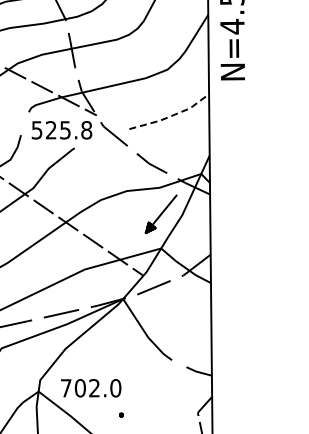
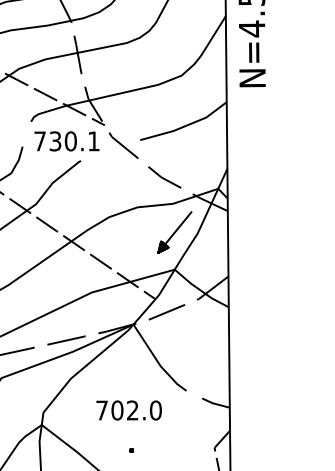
line: (171, 115) -> (185, 125), dashed -> solid
text: (61, 130) -> (66, 141), 525.8 -> 730.1
text: (91, 388) -> (129, 410), moved

